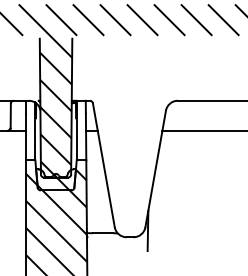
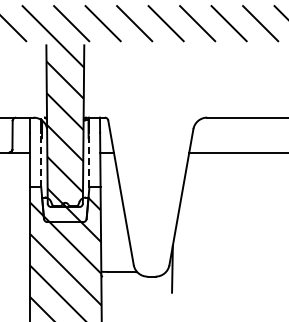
line: (35, 136) -> (41, 159), solid -> dashed
line: (76, 136) -> (89, 159), solid -> dashed

